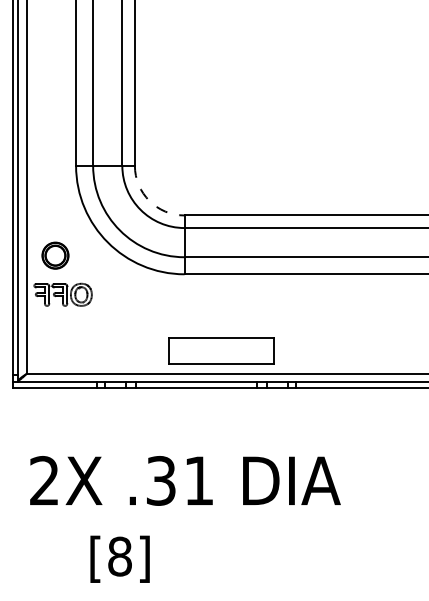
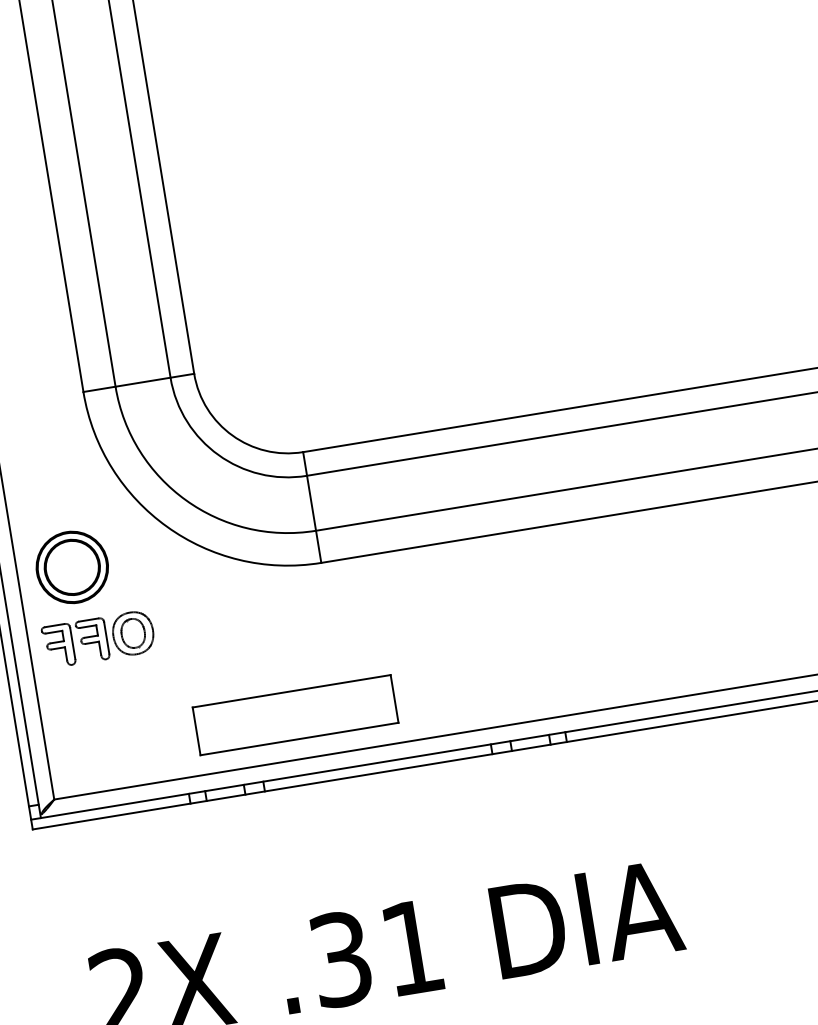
arc: (149, 200) -> (232, 434), dashed -> solid
part: (55, 255) -> (72, 567), size x1.43
part: (221, 350) -> (295, 714), moved

